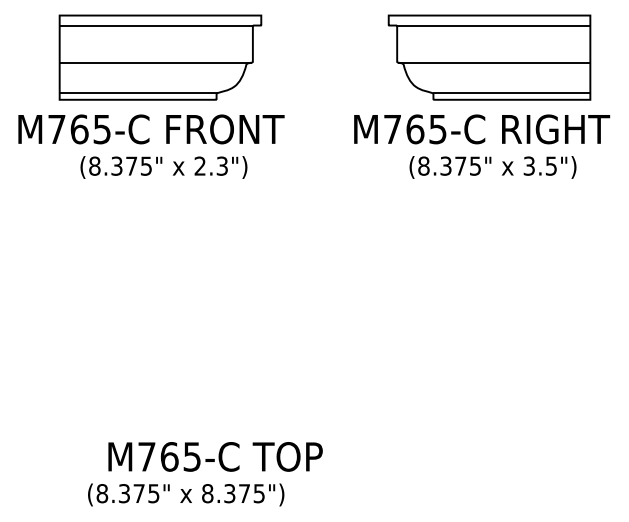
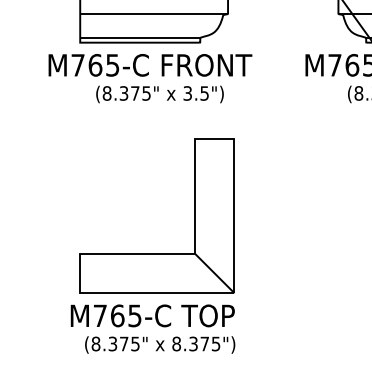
text: (210, 165) -> (195, 92), 2.3") -> 3.5")
part: (209, 326) -> (194, 216), added
text: (215, 456) -> (152, 315), moved
text: (186, 494) -> (160, 344), moved

